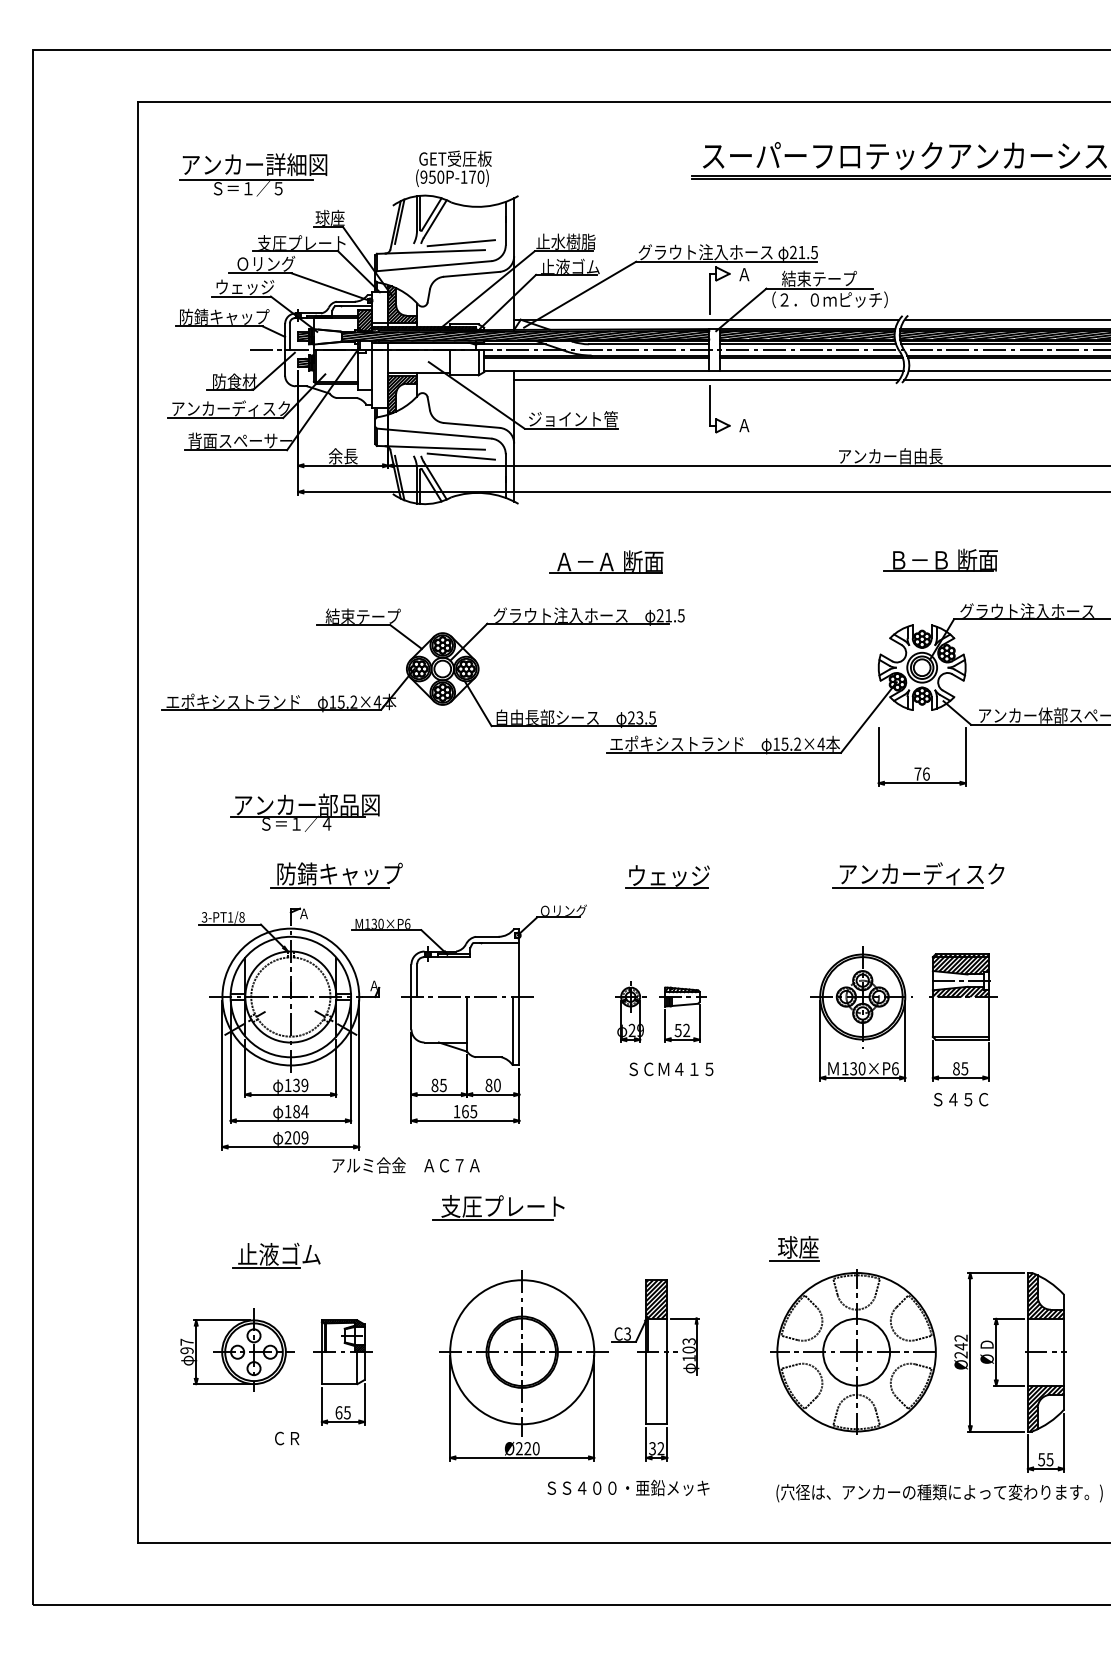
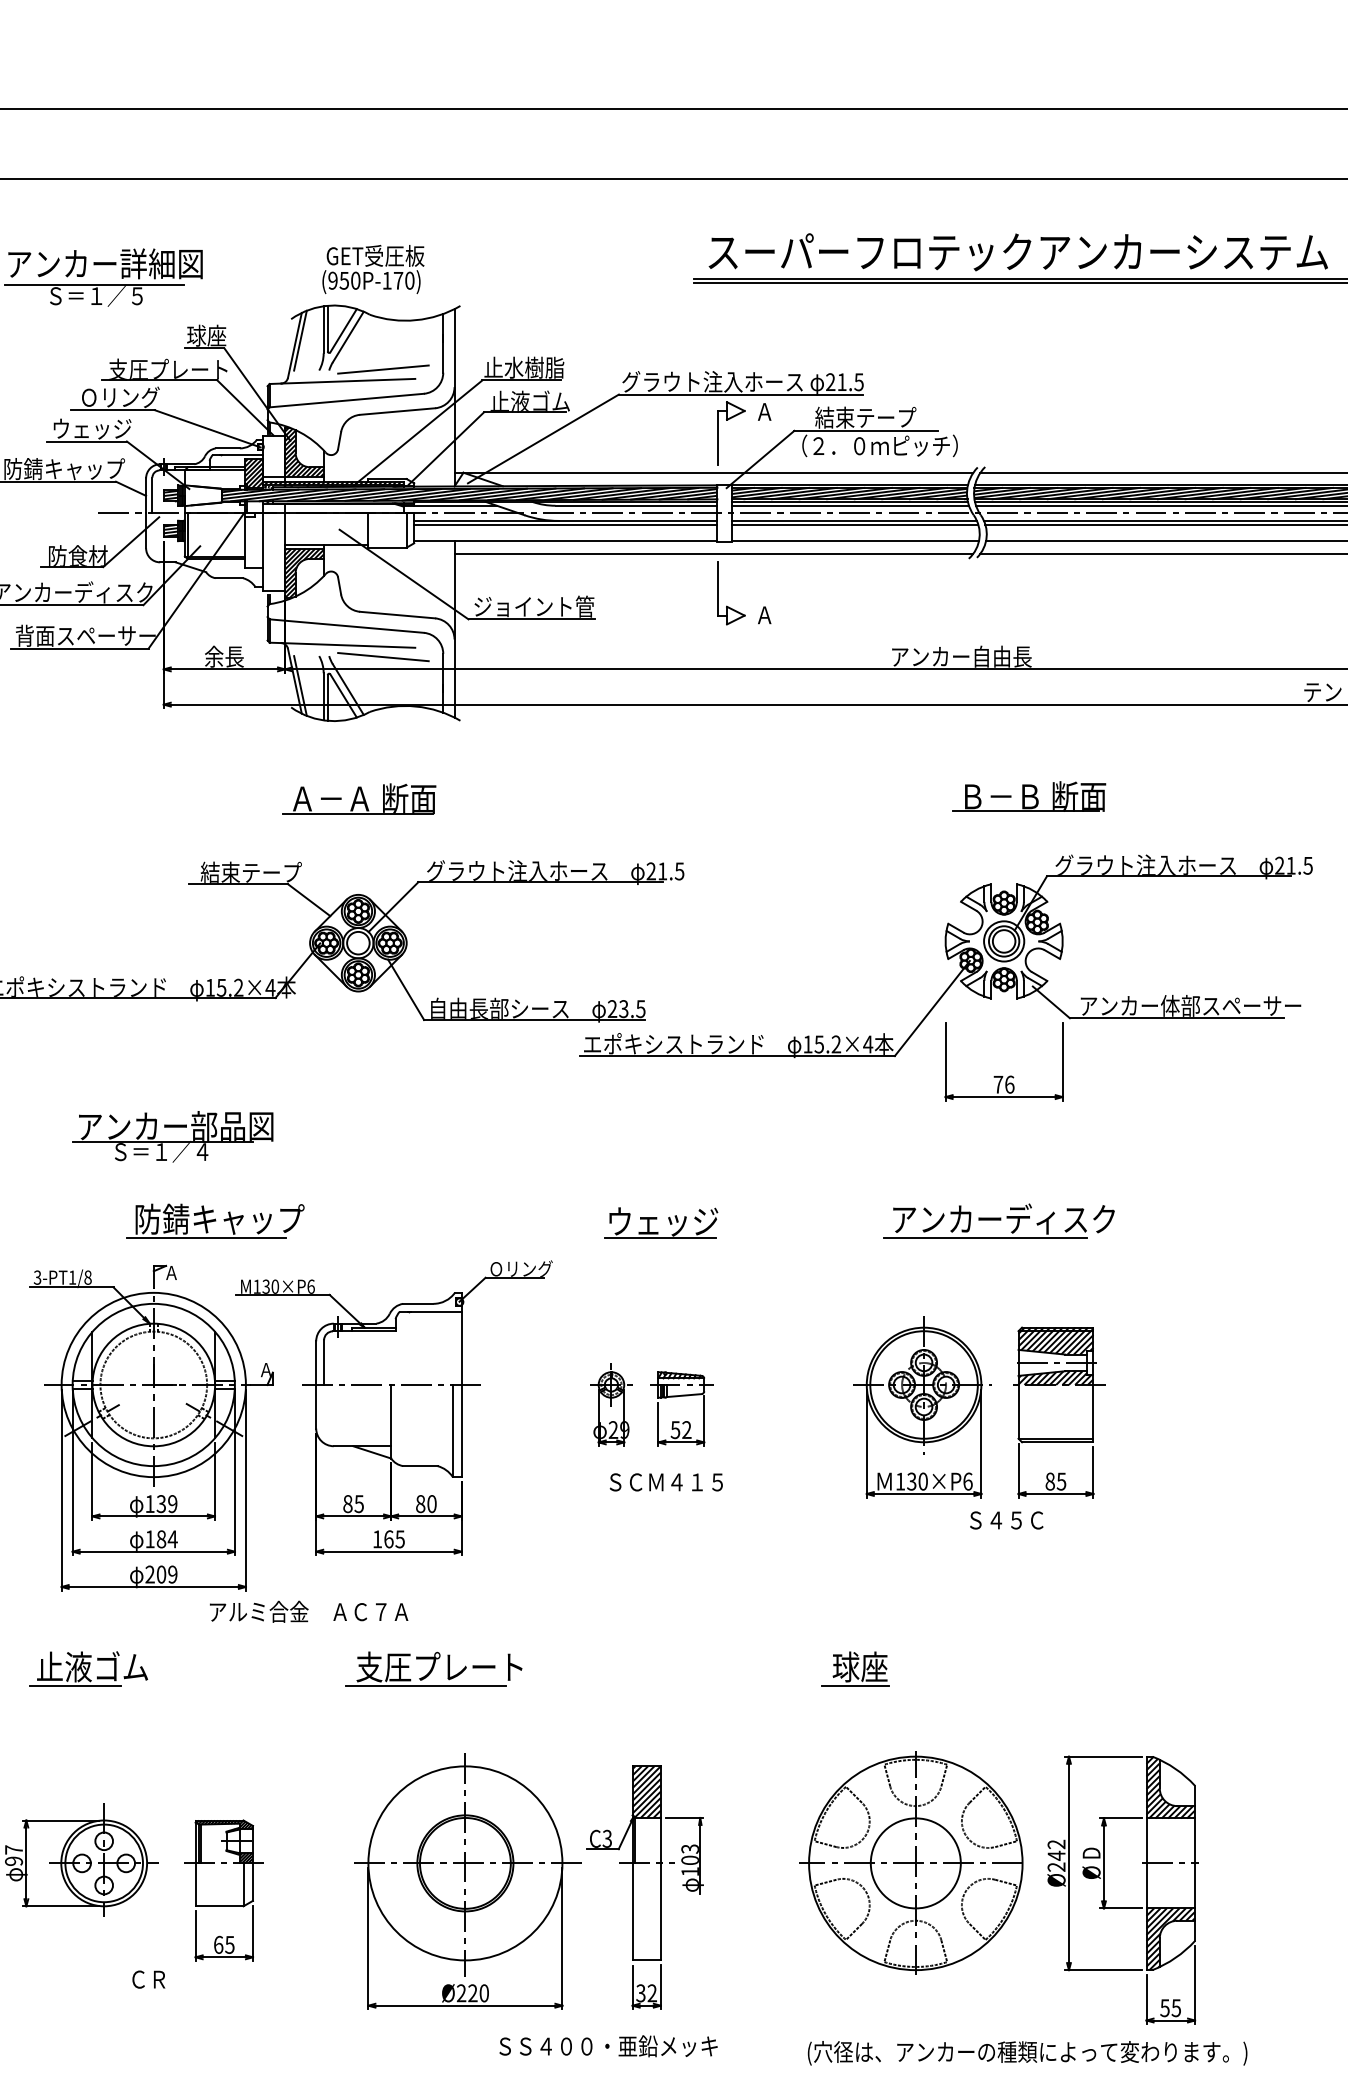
part: (606, 561) -> (359, 798), moved
text: (961, 1099) -> (1007, 1520), moved
part: (794, 1248) -> (855, 1668), moved
part: (276, 1255) -> (88, 1668), moved

